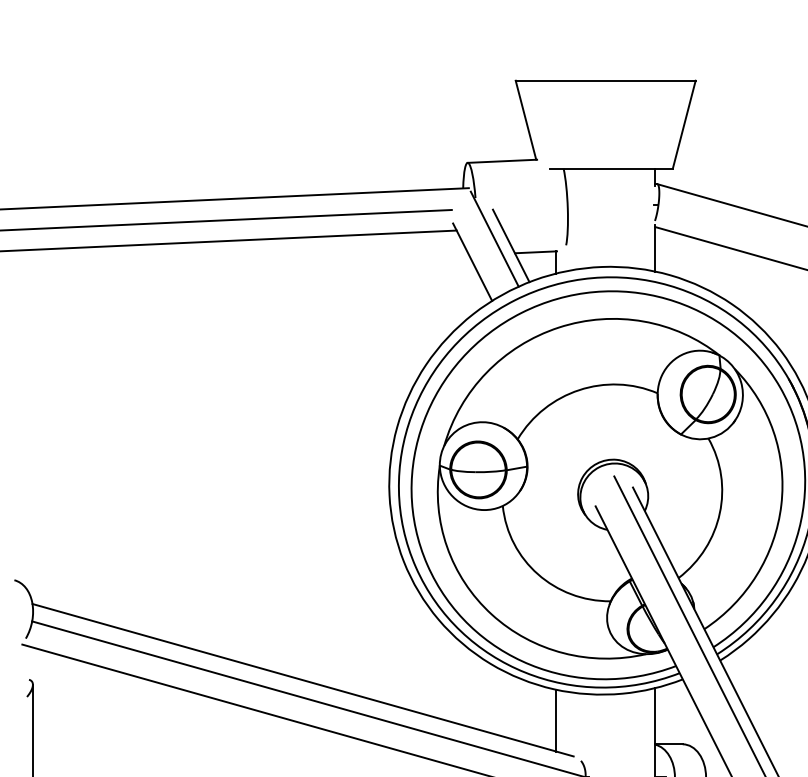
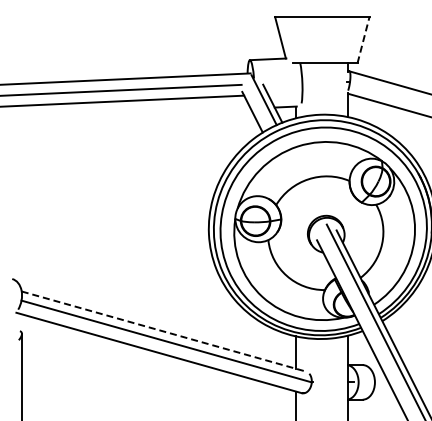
line: (684, 125) -> (363, 40), solid -> dashed
line: (304, 680) -> (164, 331), solid -> dashed

